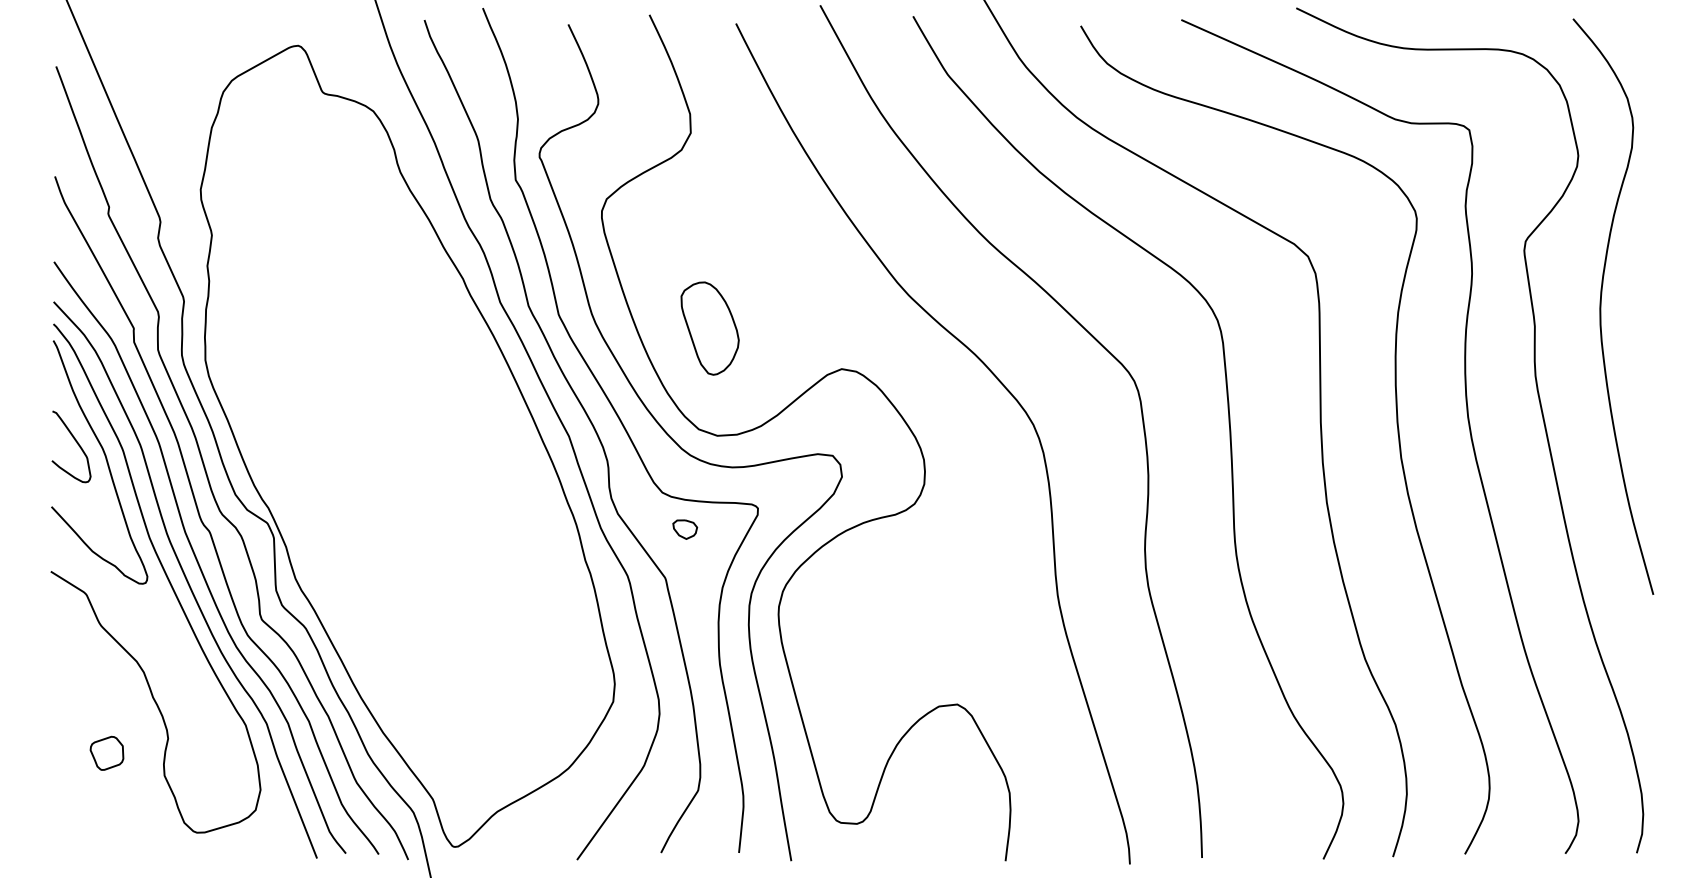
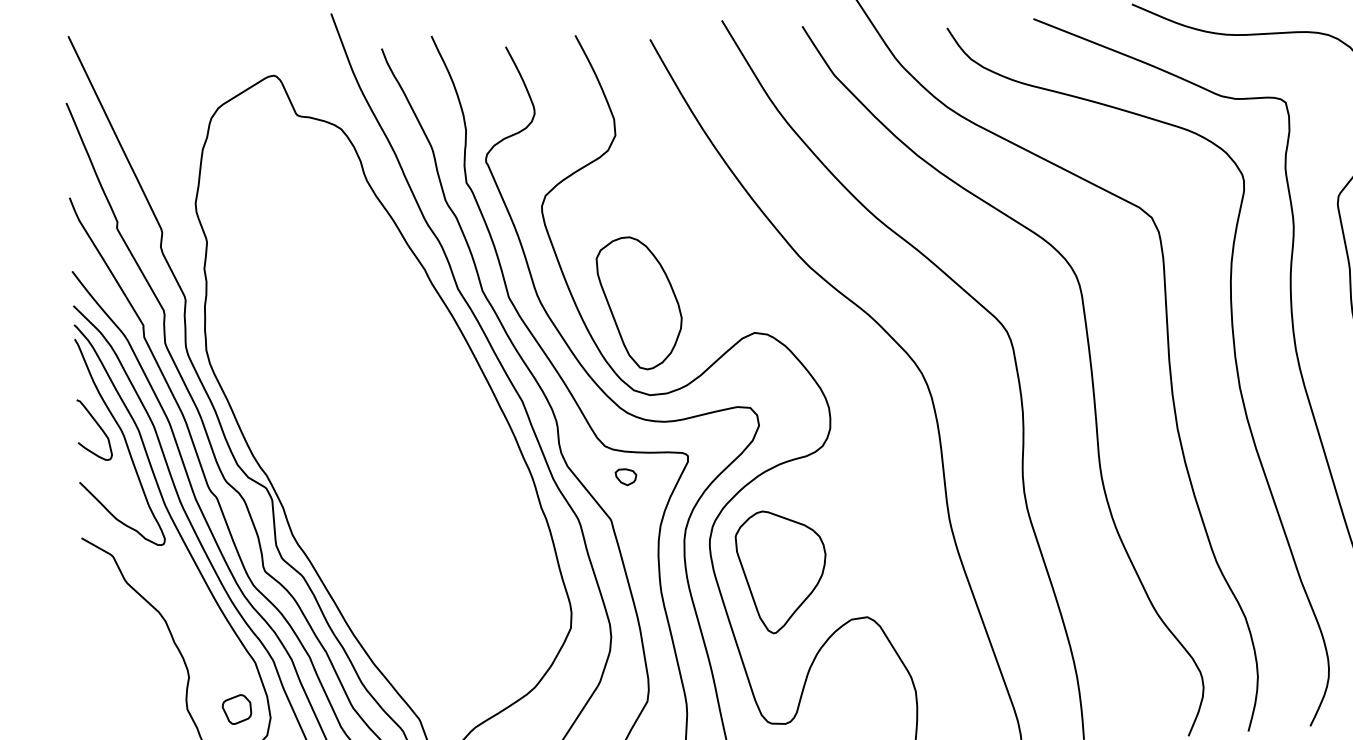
part: (709, 328) -> (639, 303), size x1.67
part: (860, 647) -> (781, 571), added
part: (106, 752) -> (236, 708), moved

